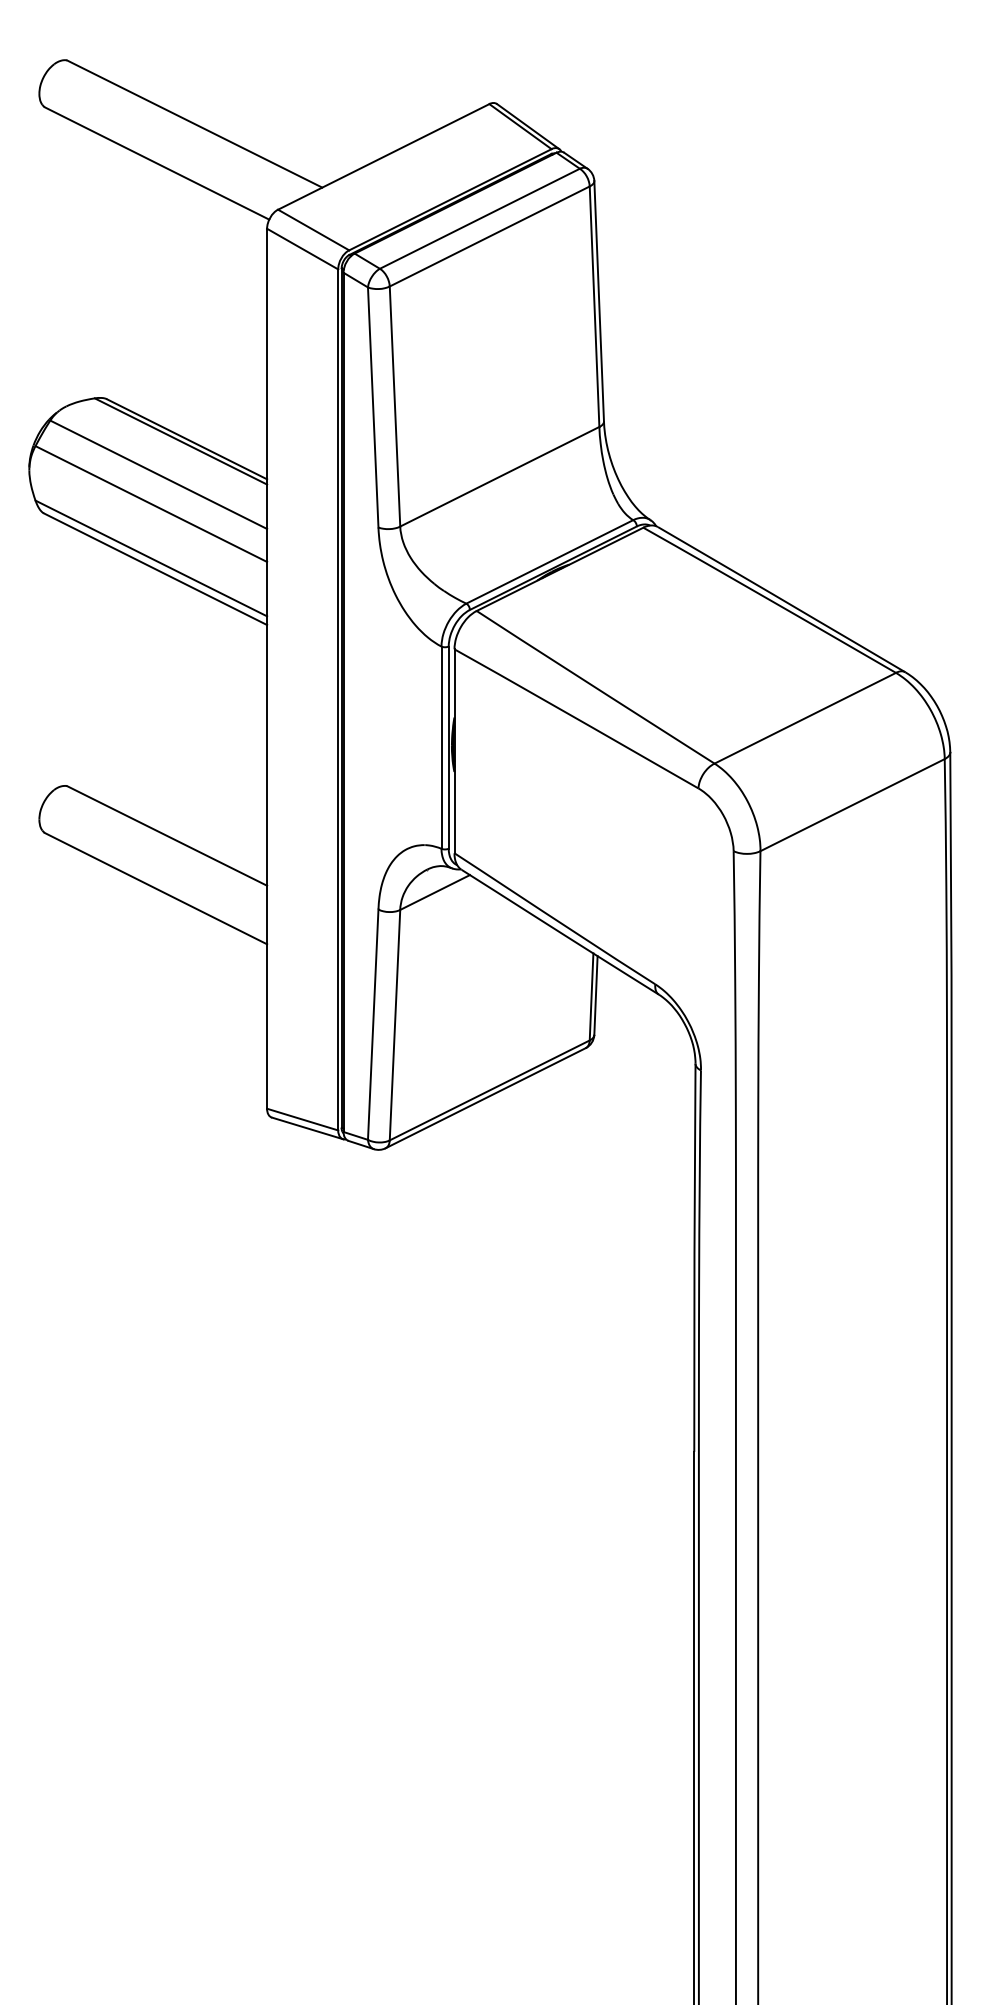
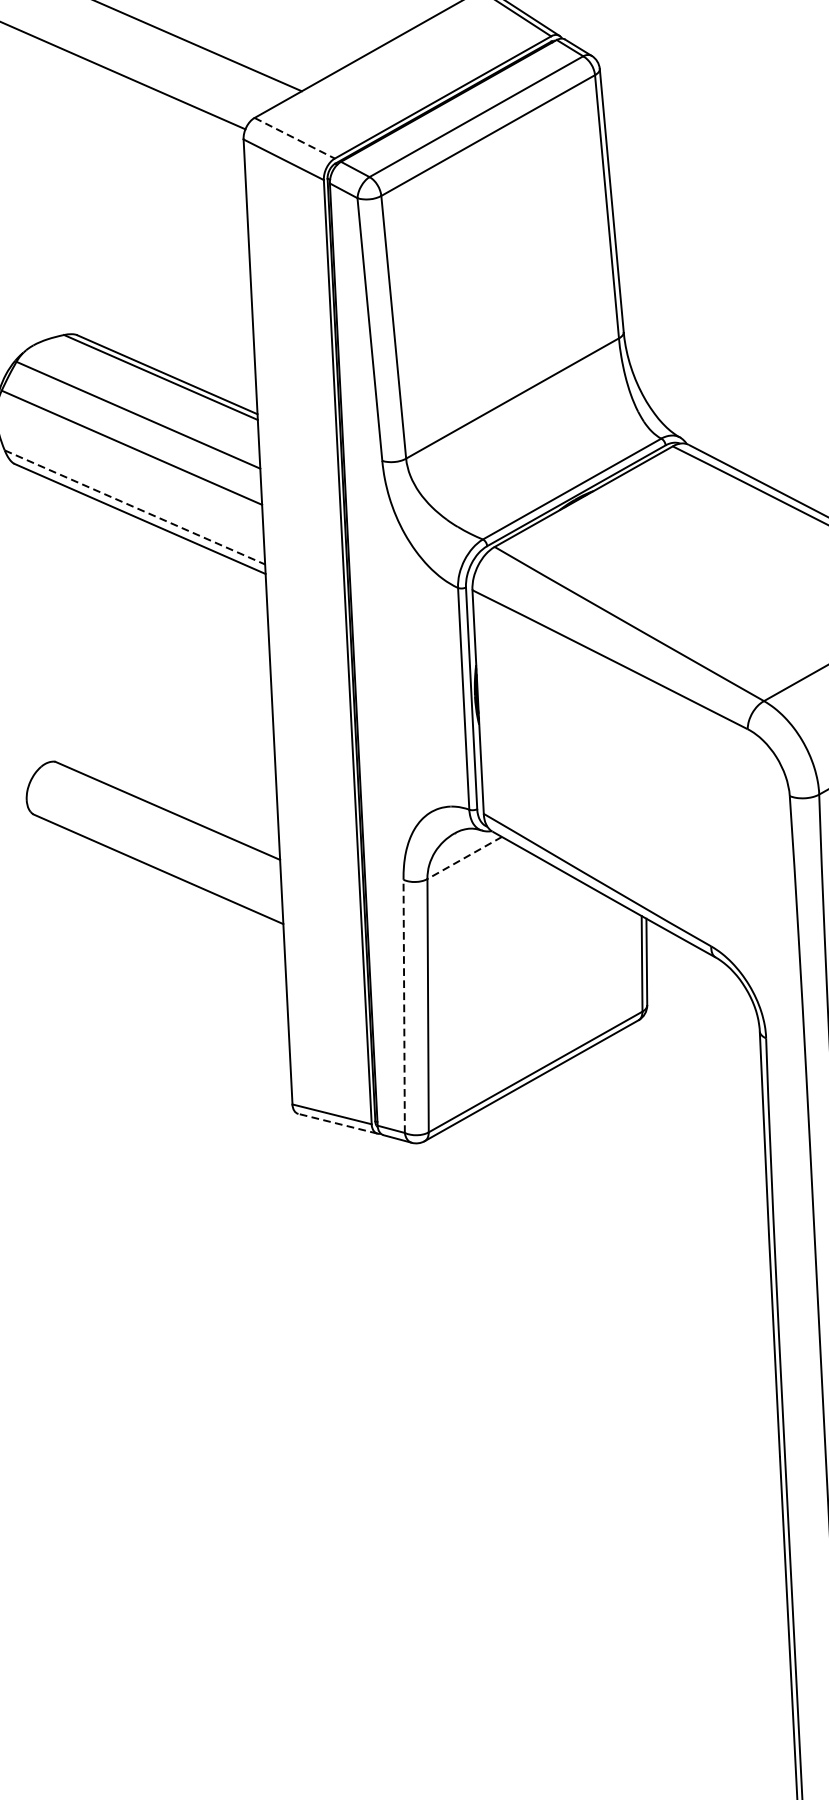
line: (313, 230) -> (294, 138), solid -> dashed
line: (151, 558) -> (135, 507), solid -> dashed
line: (435, 892) -> (465, 857), solid -> dashed
line: (373, 1024) -> (404, 1006), solid -> dashed
line: (307, 1128) -> (337, 1123), solid -> dashed

